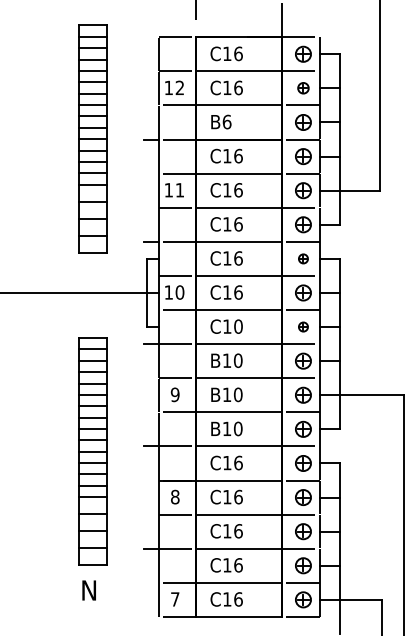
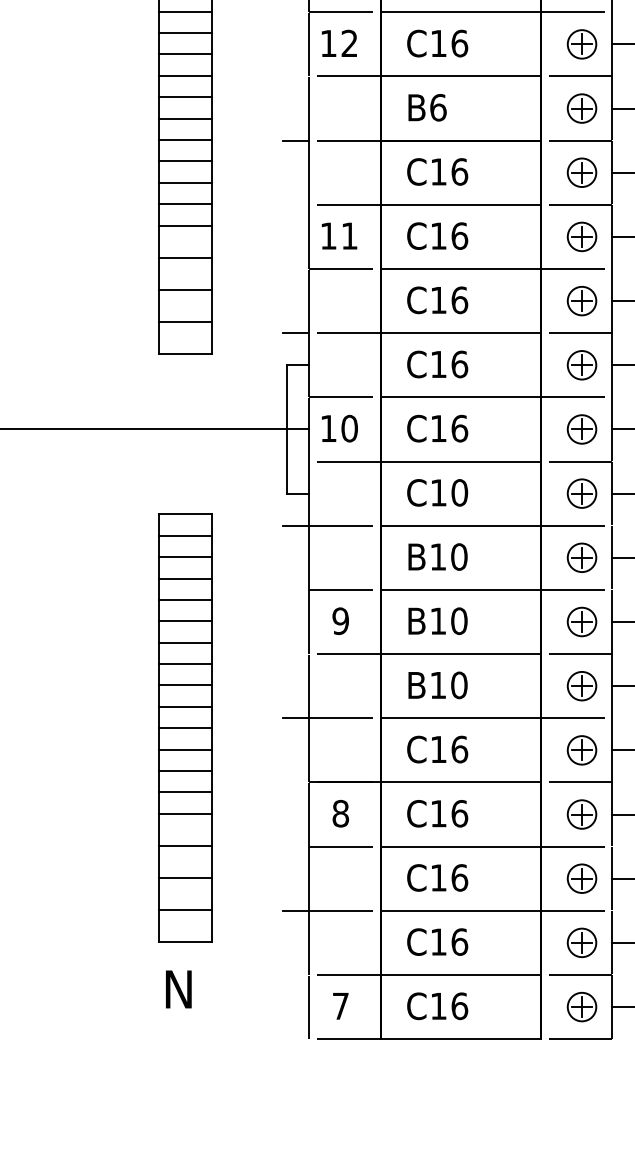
part: (303, 87) -> (582, 42), size x1.43
part: (303, 258) -> (582, 364), size x1.67
part: (303, 326) -> (582, 492), size x1.67

